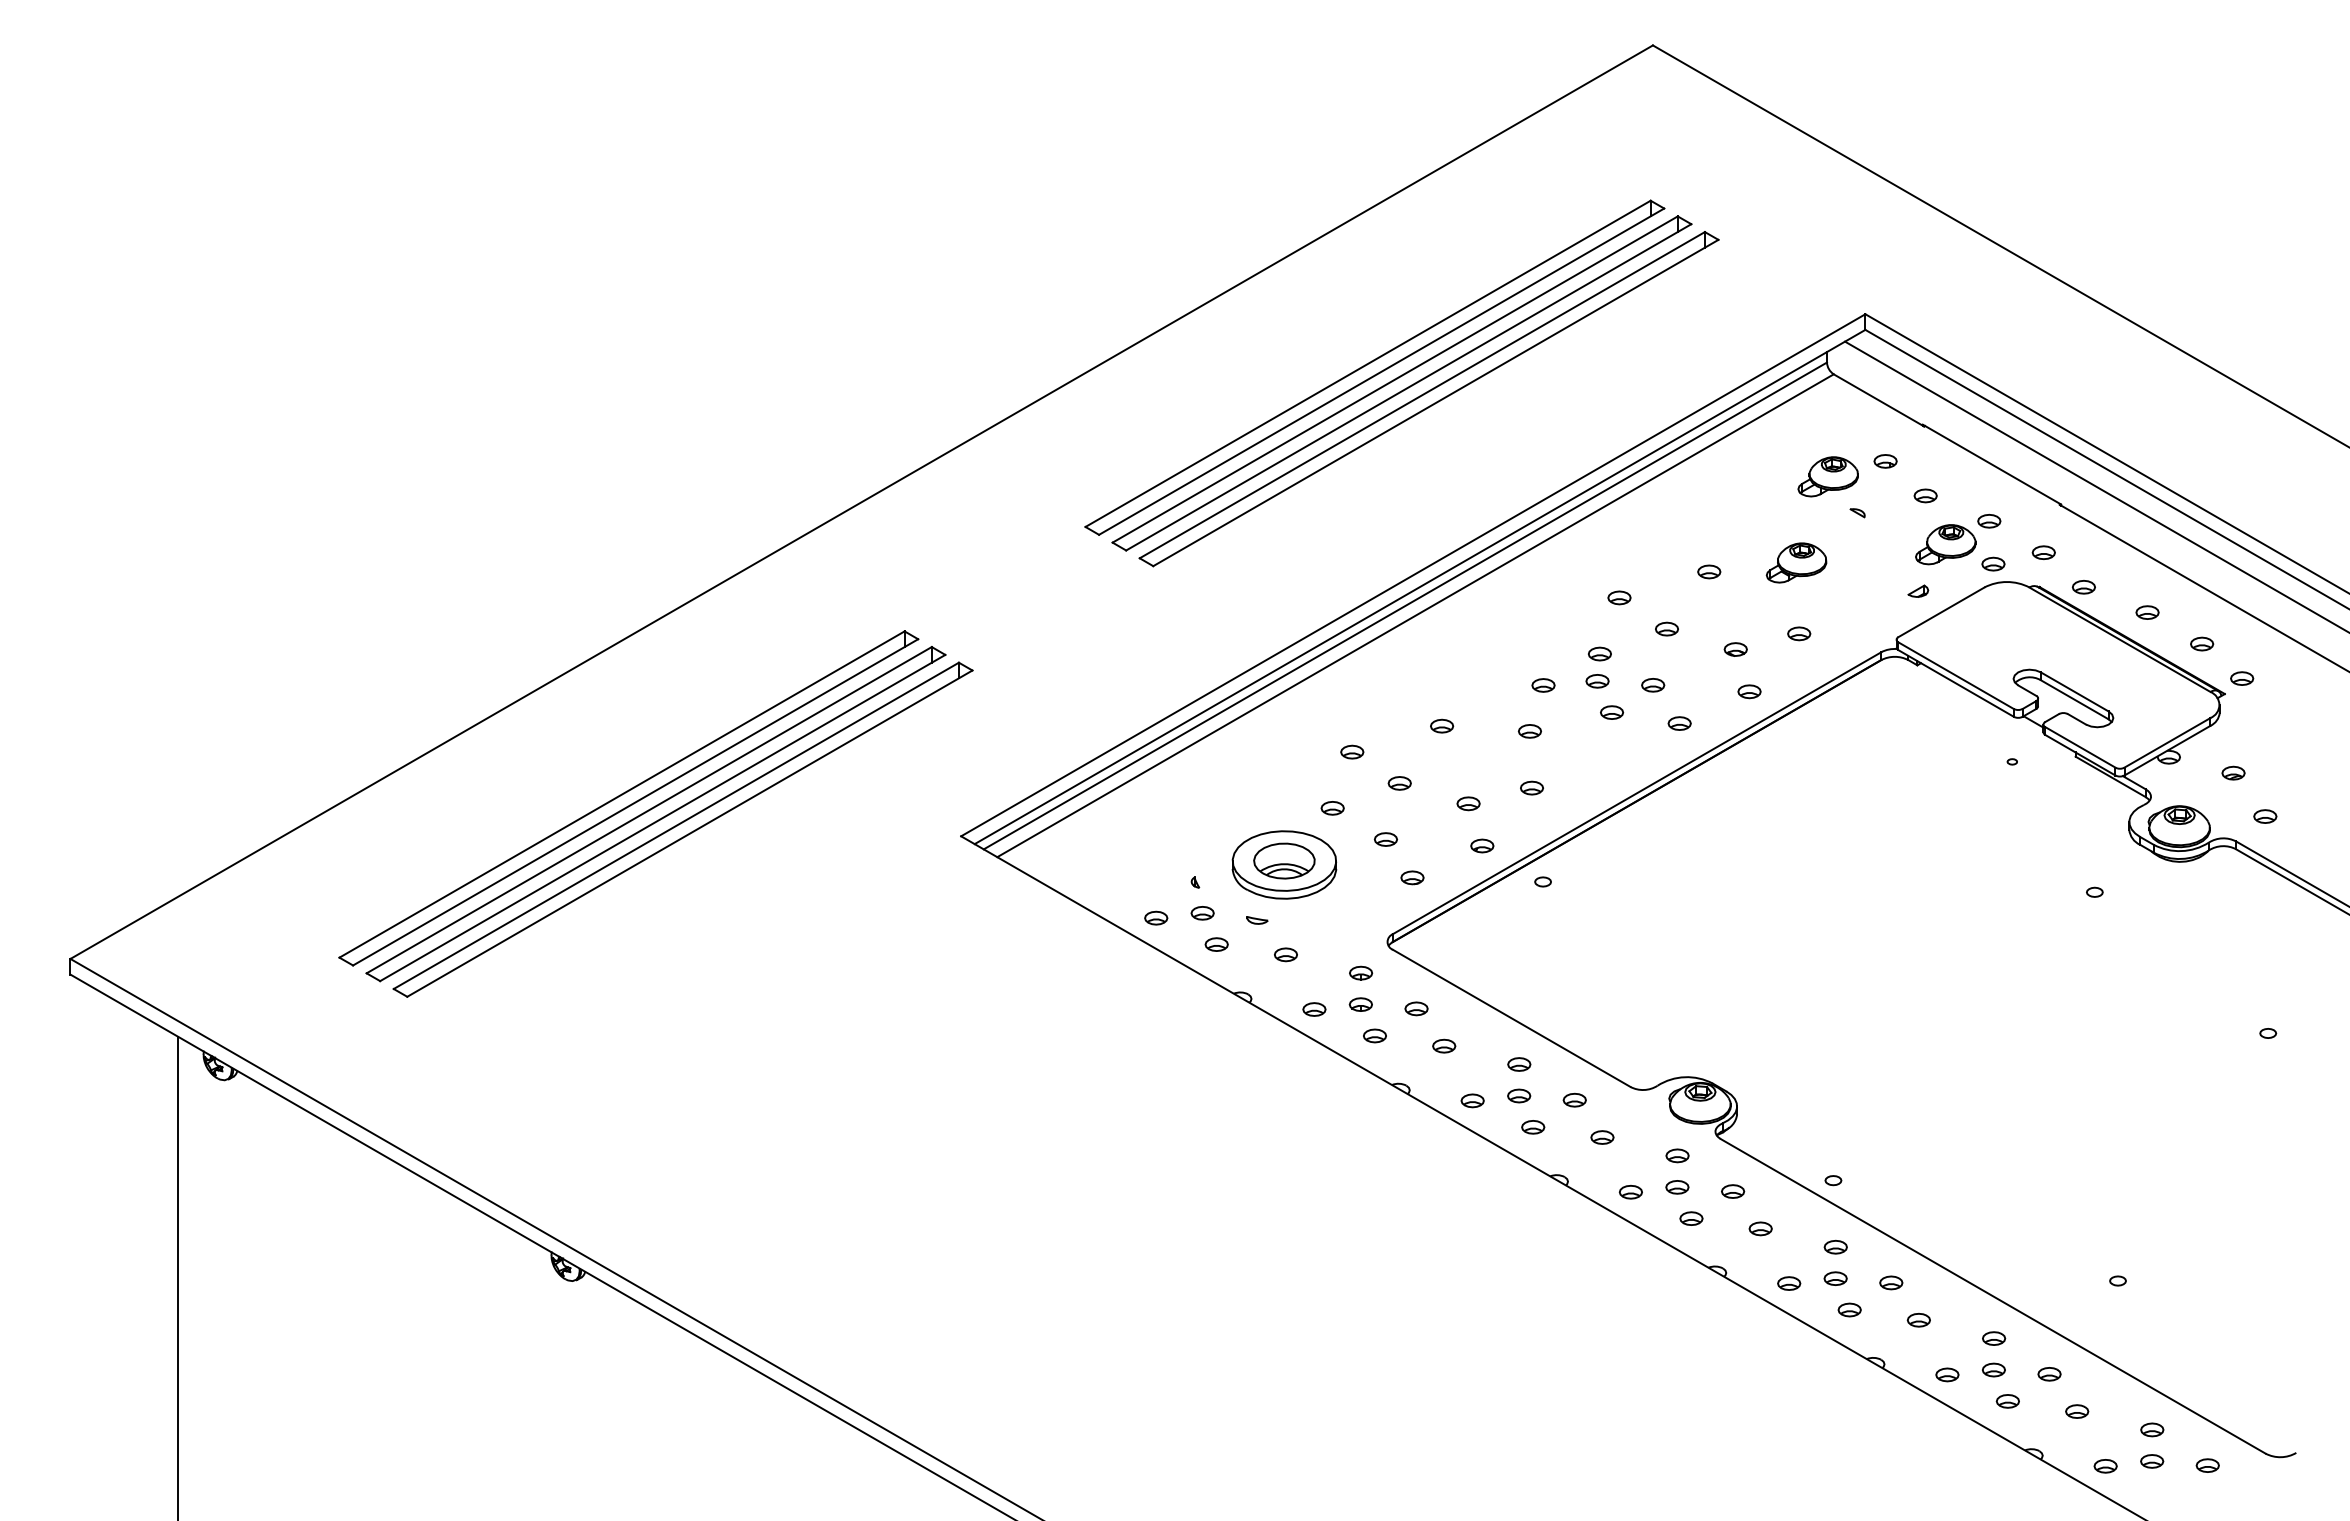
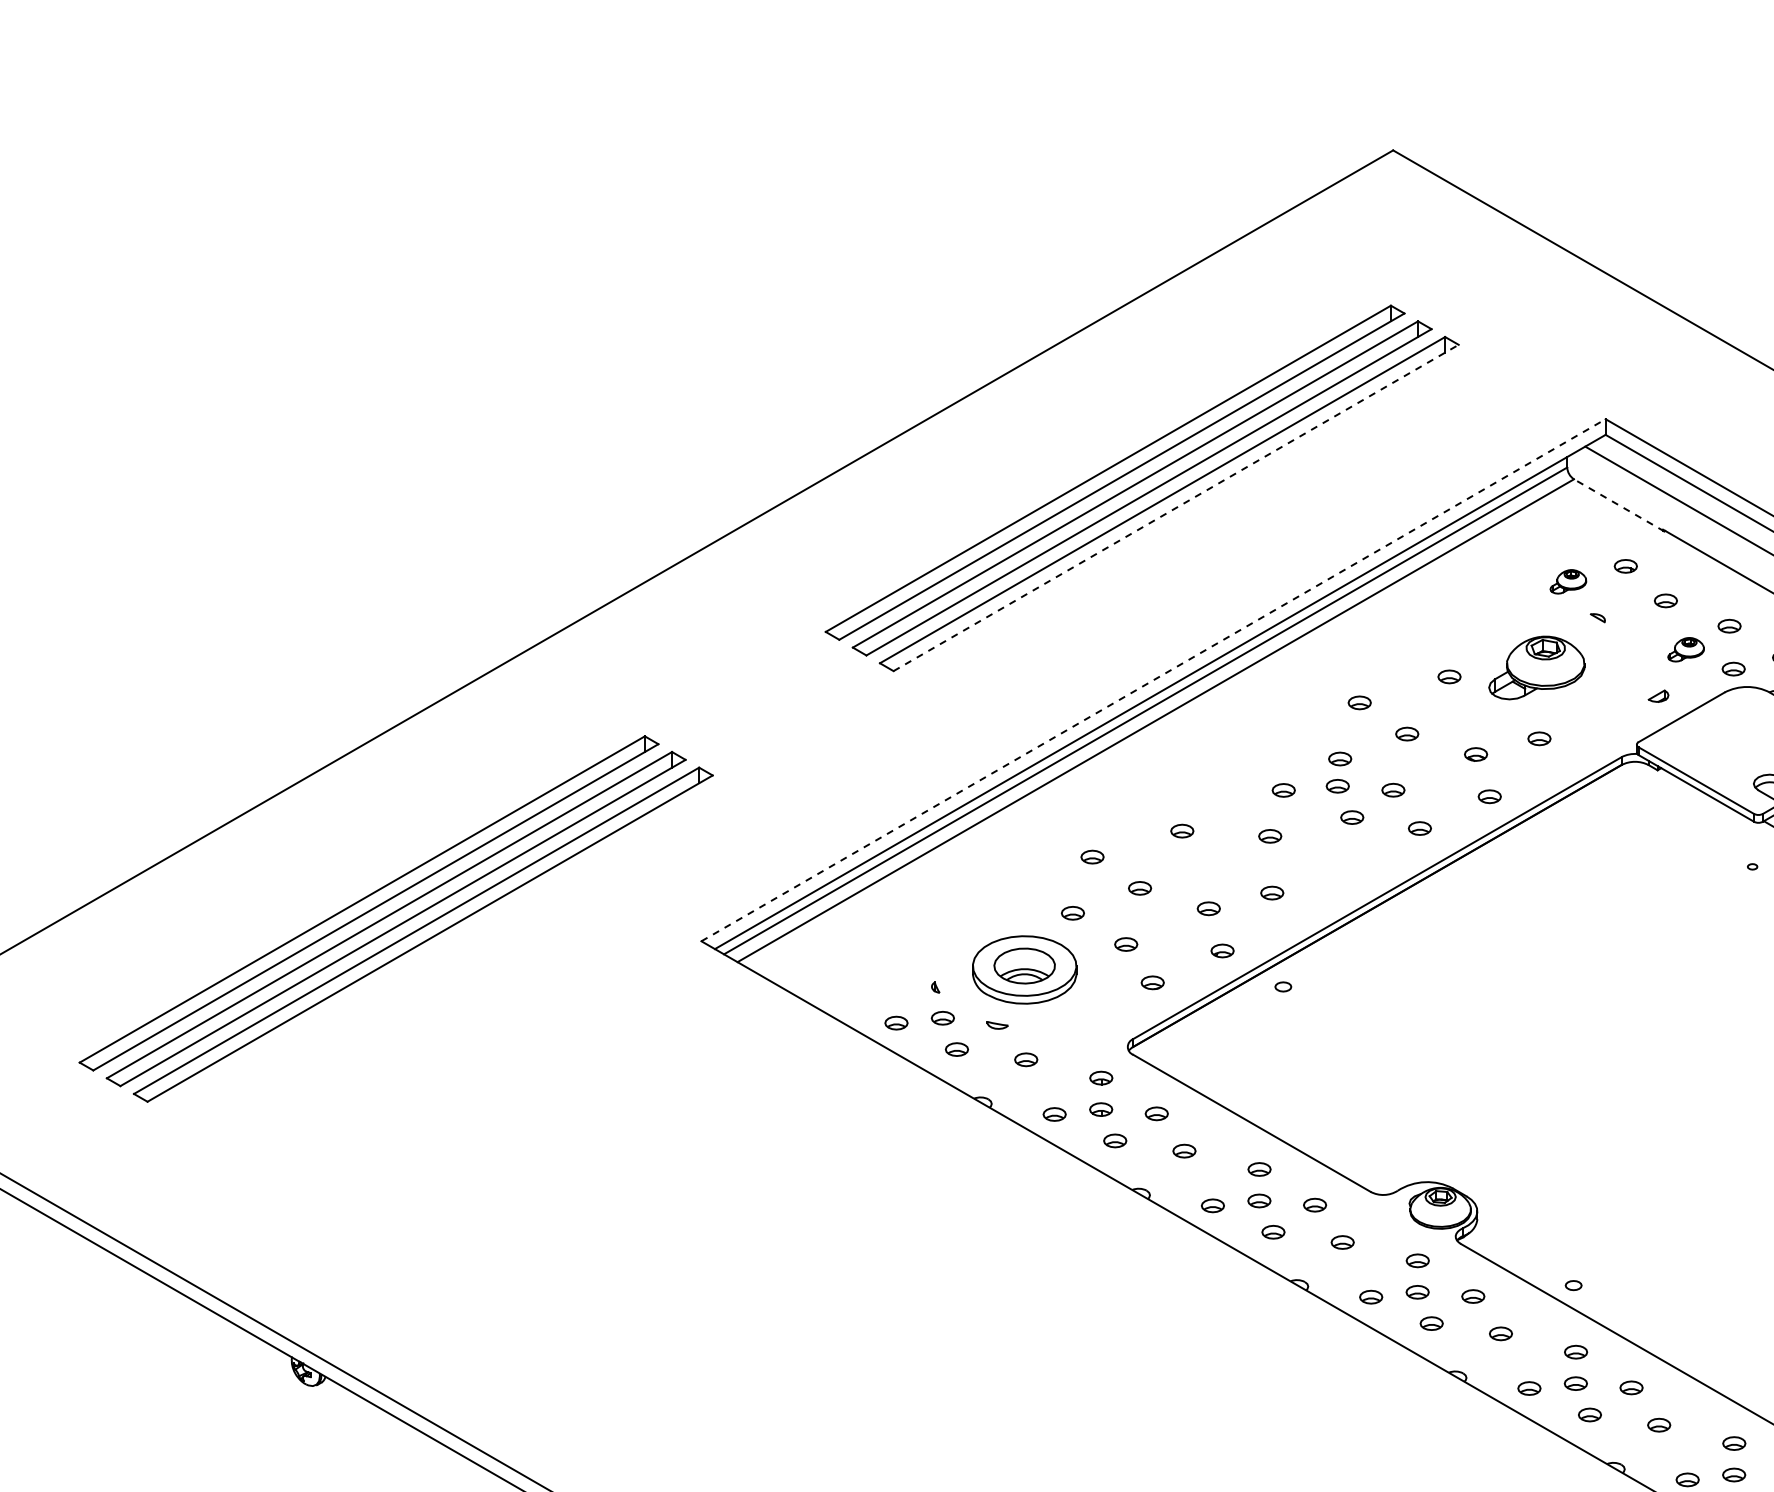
line: (1878, 400) -> (1618, 505), solid -> dashed
line: (1436, 402) -> (1176, 507), solid -> dashed
part: (1827, 476) -> (1567, 581), size x0.6
part: (1945, 544) -> (1685, 649), size x0.6
part: (1796, 562) -> (1536, 667), size x1.6
line: (1413, 575) -> (1153, 680), solid -> dashed

